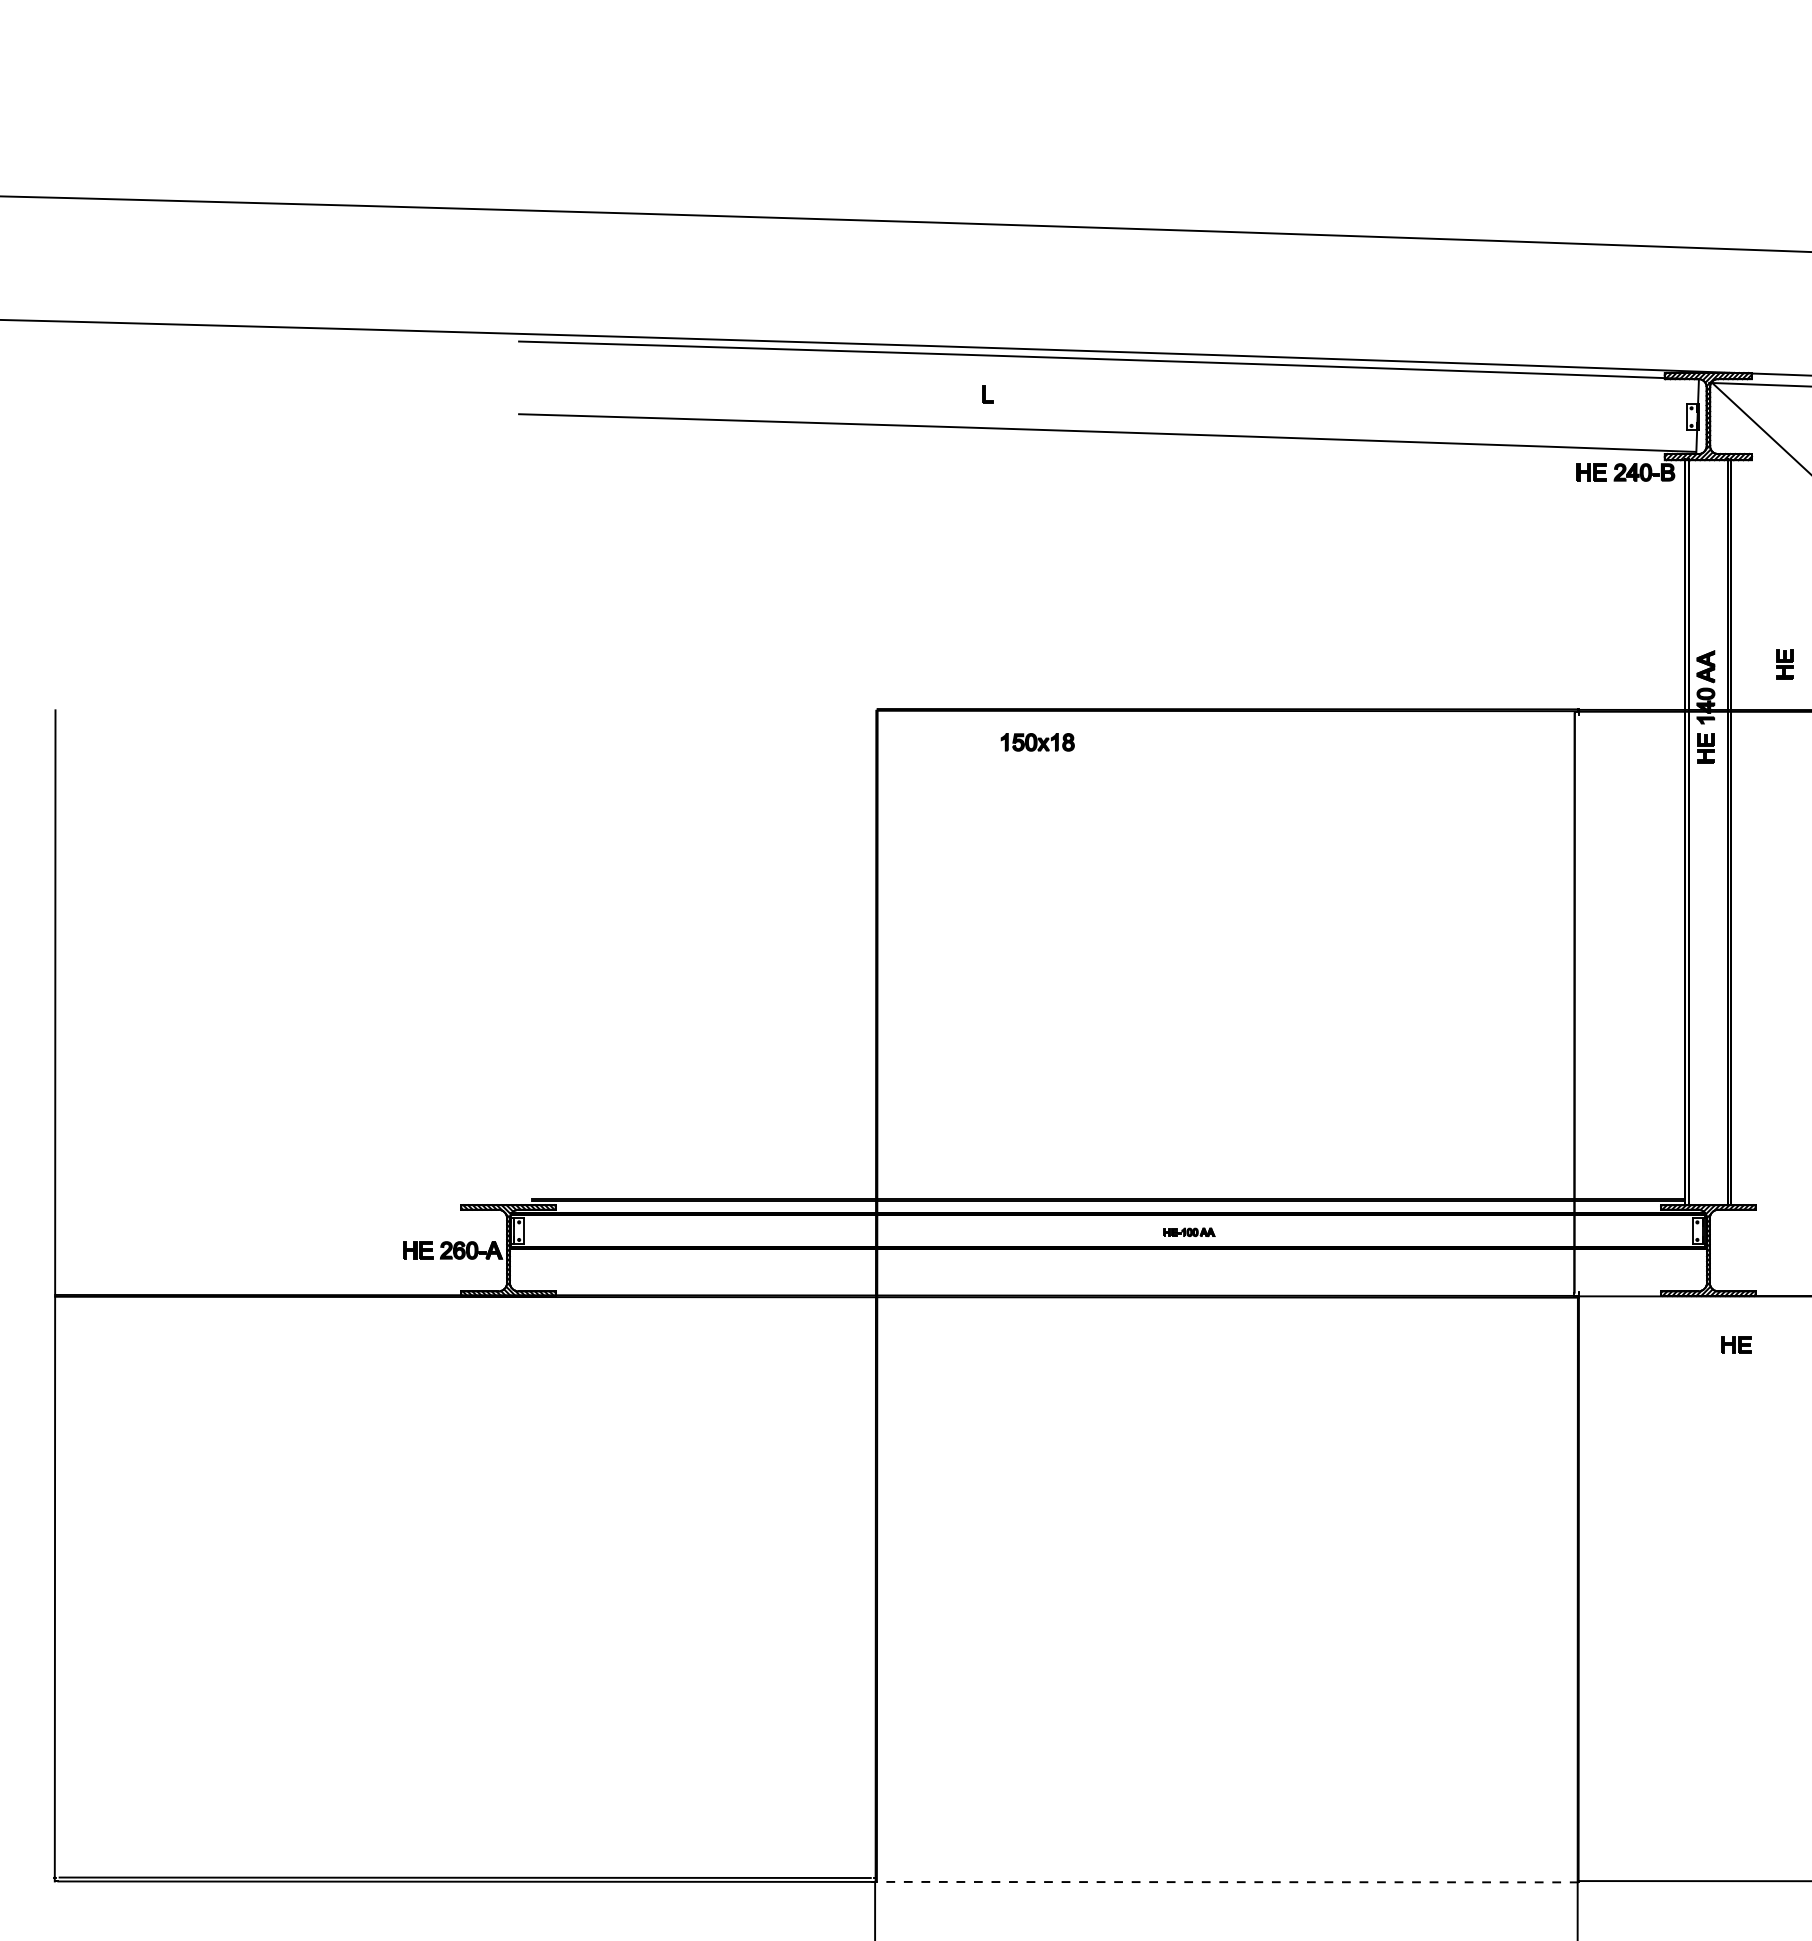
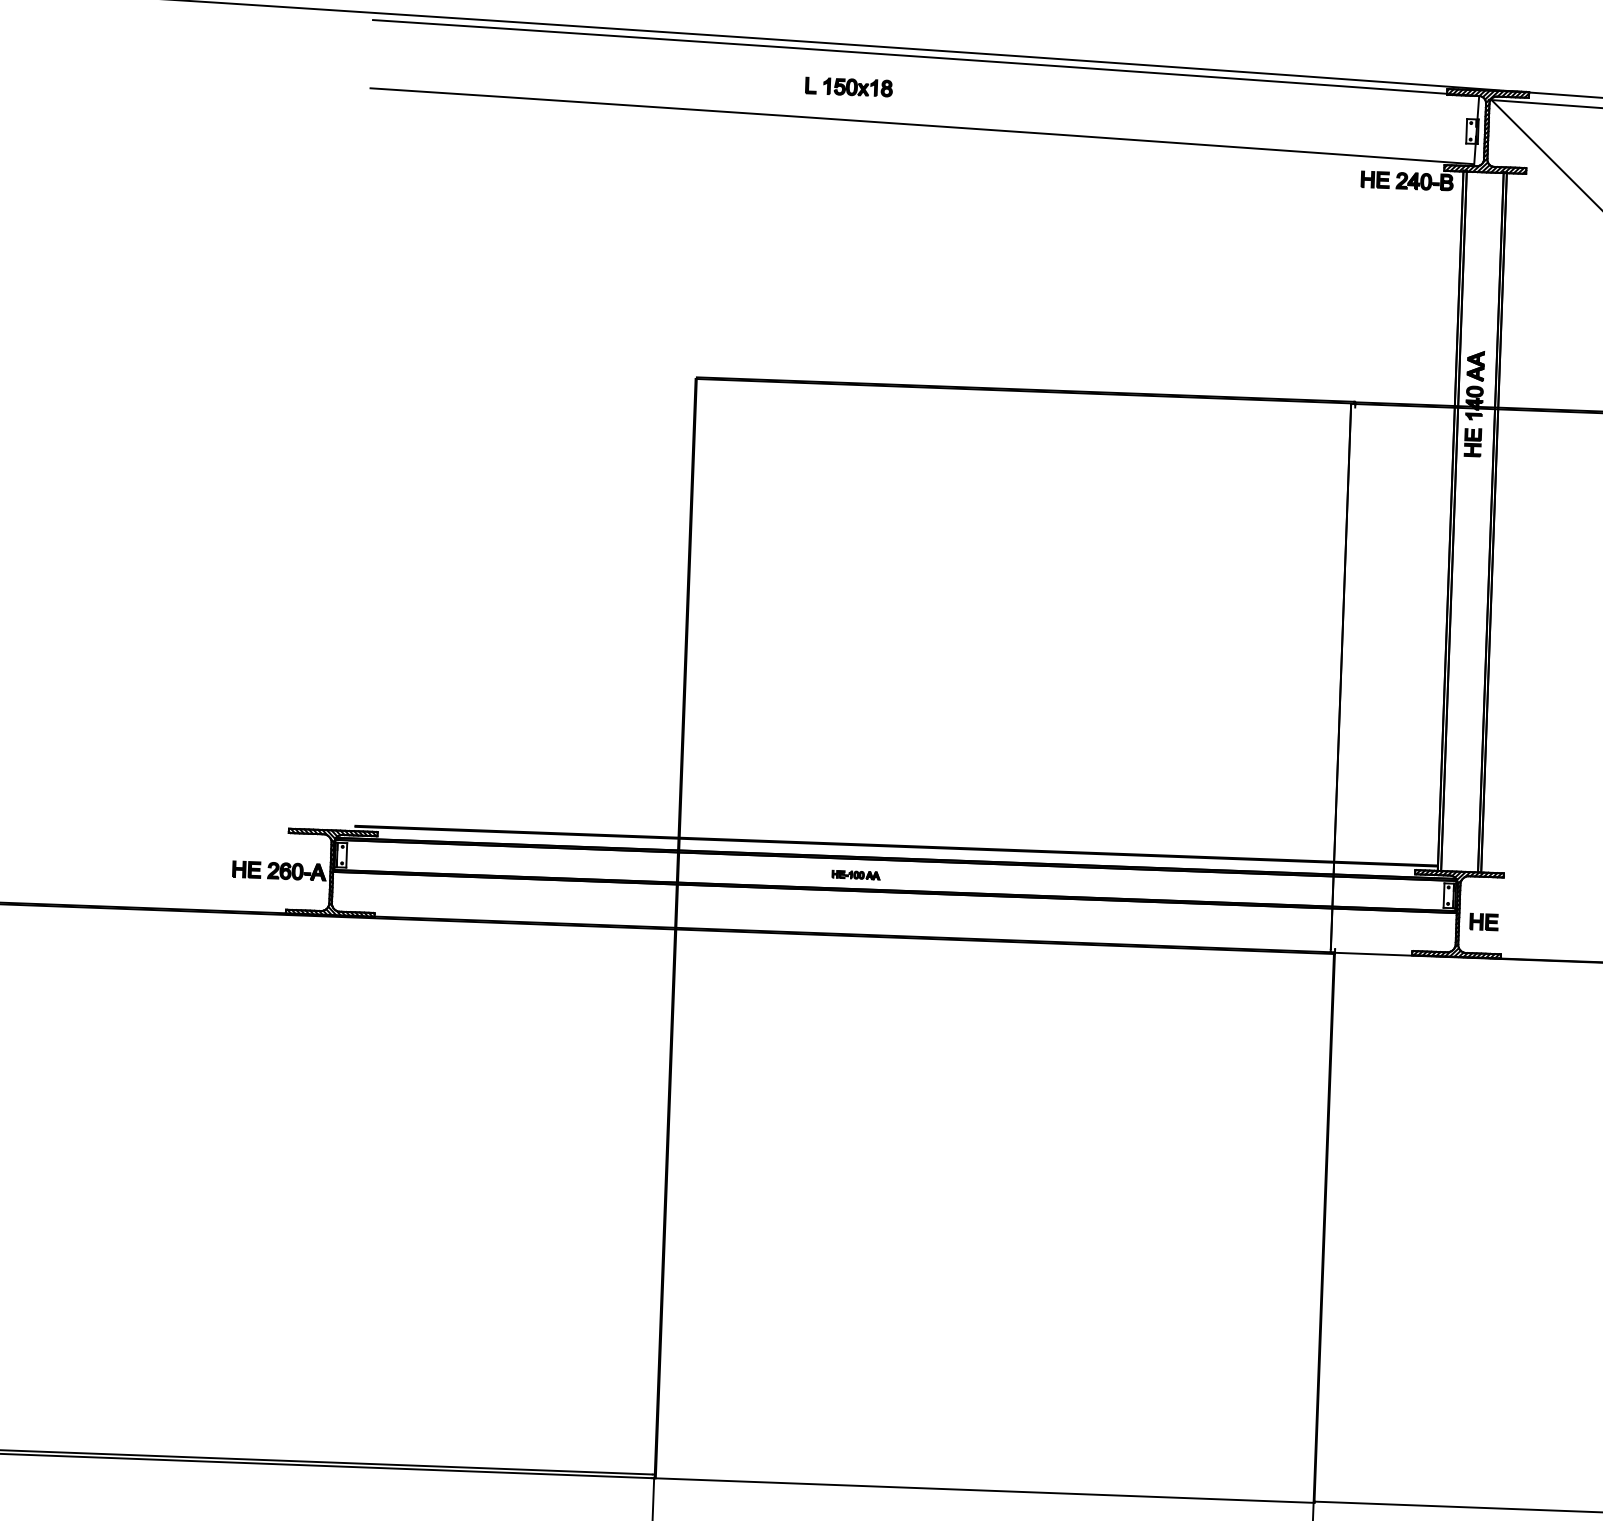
part: (1784, 664) -> (1549, 366), removed
part: (1037, 742) -> (857, 87), moved
part: (1189, 1232) -> (856, 875), moved
part: (1736, 1344) -> (1484, 921), moved
line: (1227, 1882) -> (984, 1490), dashed -> solid

